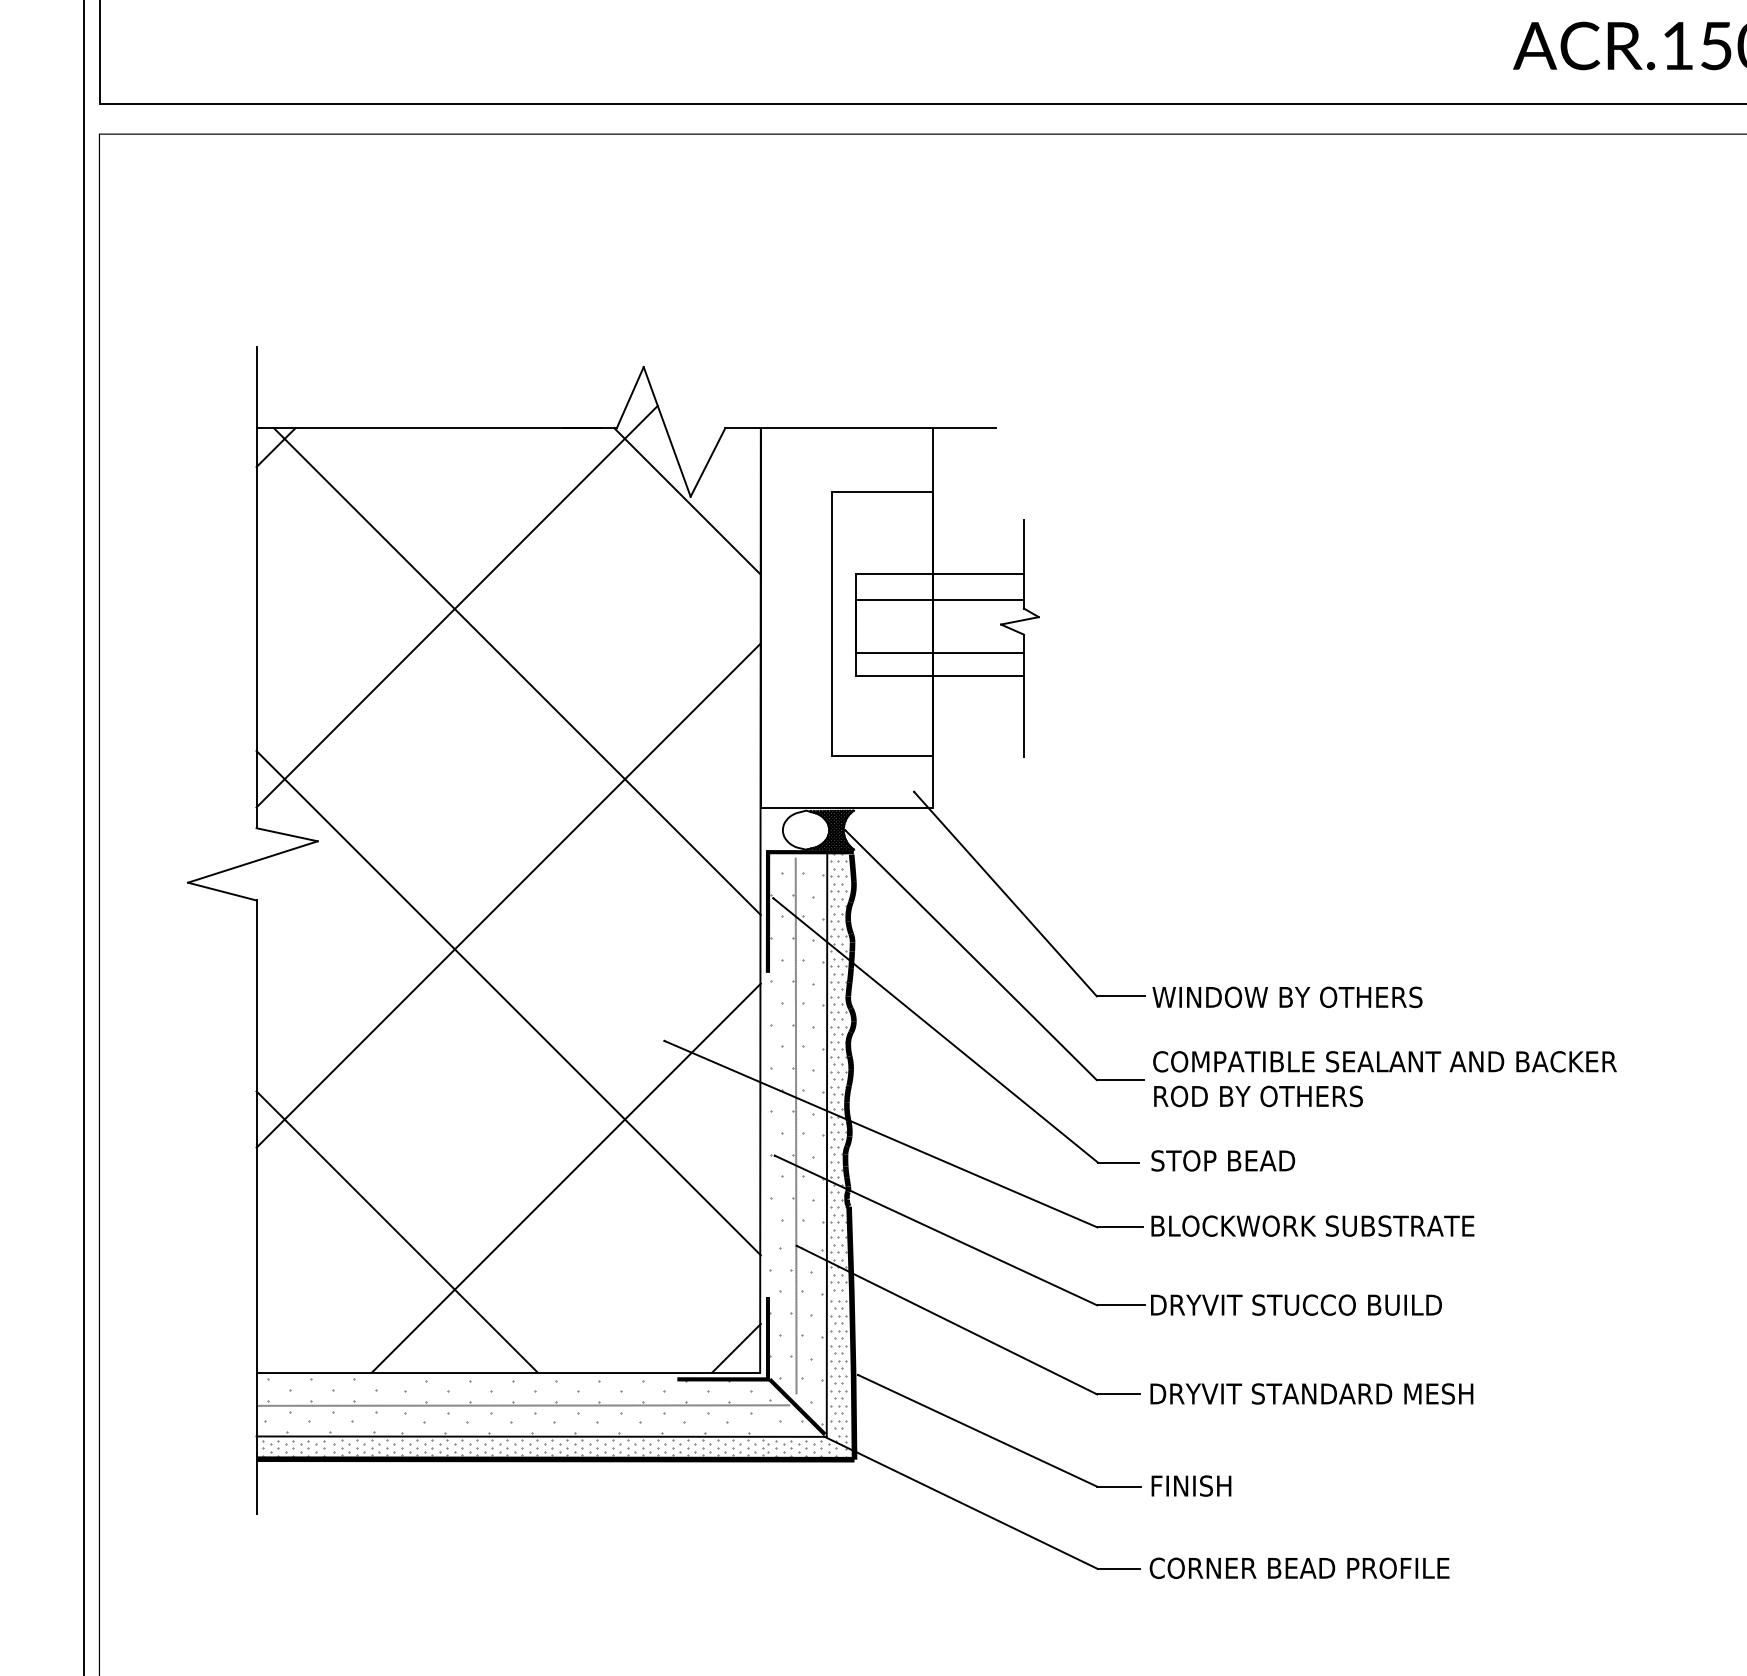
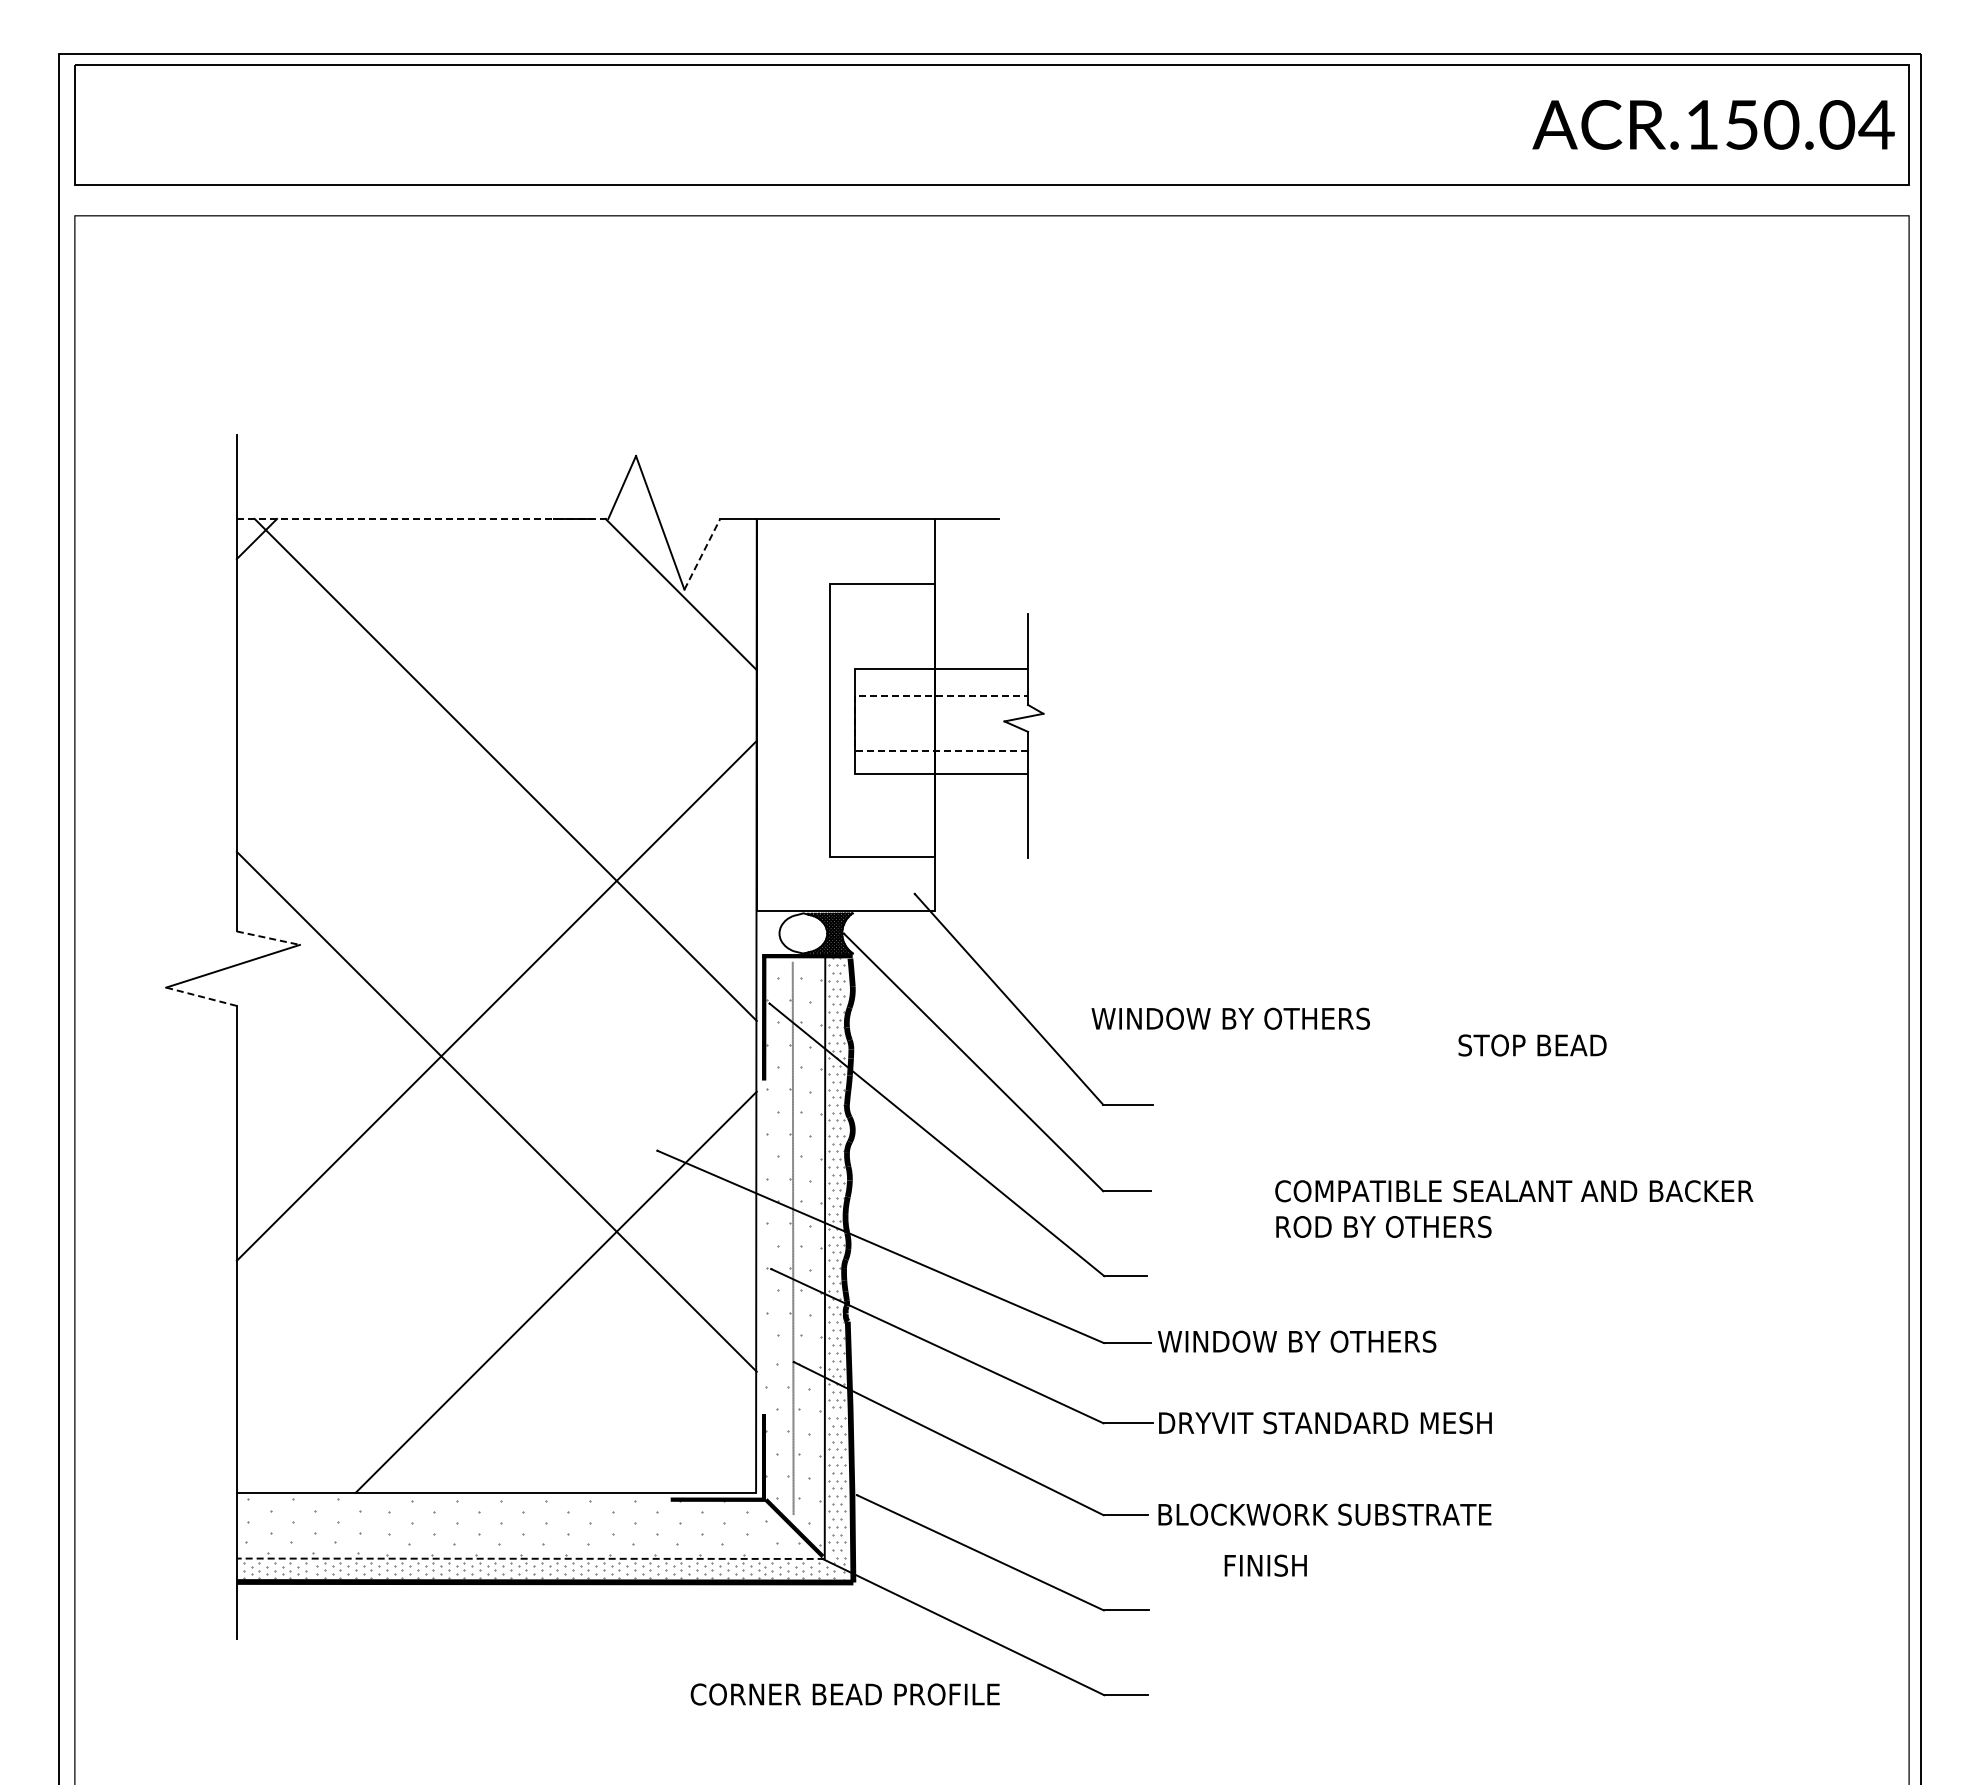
line: (436, 427) -> (422, 518), solid -> dashed
line: (708, 462) -> (702, 554), solid -> dashed
line: (456, 606) -> (443, 702), removed
line: (856, 625) -> (855, 722), solid -> dashed
line: (287, 835) -> (268, 938), solid -> dashed
line: (222, 891) -> (201, 996), solid -> dashed
text: (1287, 997) -> (1230, 1018), moved
text: (1385, 1078) -> (1514, 1208), moved
text: (1223, 1160) -> (1532, 1045), moved
text: (1312, 1225) -> (1325, 1341), BLOCKWORK SUBSTRATE -> WINDOW BY OTHERS
line: (396, 1231) -> (381, 1347), removed
text: (1378, 1305) -> (1393, 1423), DRYVIT STUCCO BUILD -> DRYVIT STANDARD MESH
line: (736, 1348) -> (731, 1467), removed
text: (1313, 1393) -> (1326, 1514), DRYVIT STANDARD MESH -> BLOCKWORK SUBSTRATE
line: (522, 1405) -> (511, 1526), removed
line: (541, 1436) -> (530, 1558), solid -> dashed
text: (1191, 1485) -> (1265, 1565), moved
text: (1298, 1568) -> (844, 1694), moved

